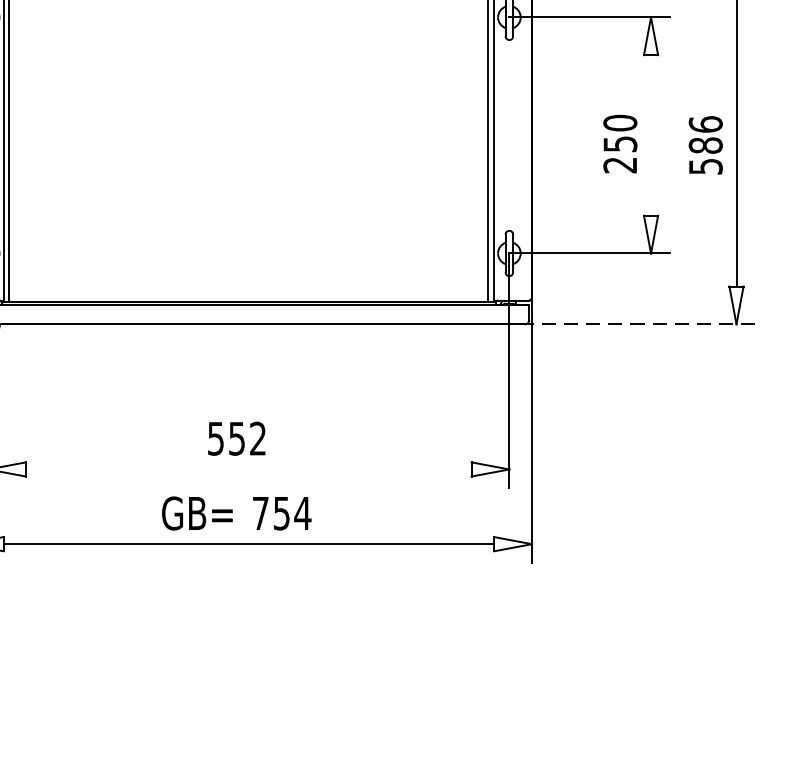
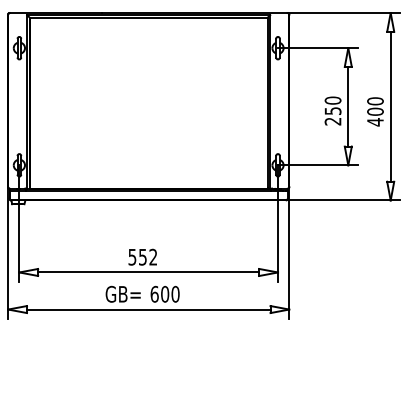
line: (651, 134) -> (348, 106), added
text: (705, 145) -> (375, 111), 586 -> 400
line: (639, 324) -> (342, 200), dashed -> solid
line: (248, 469) -> (148, 272), added
text: (280, 511) -> (164, 293), 754 -> 600

